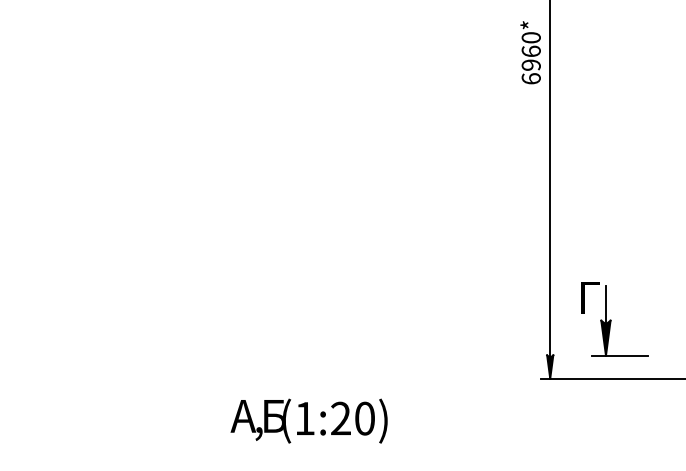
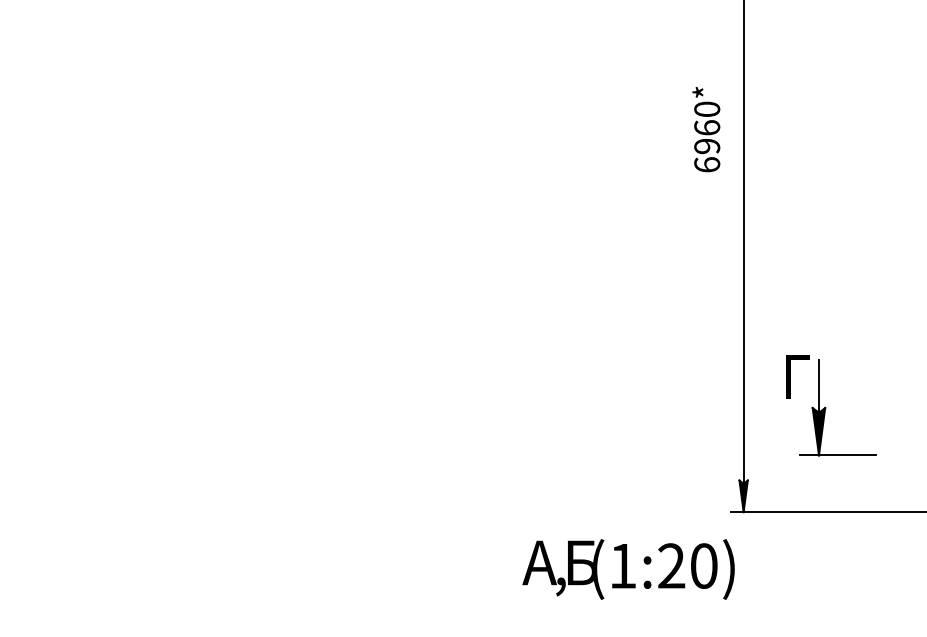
text: (530, 52) -> (706, 129), moved
part: (614, 319) -> (830, 406), moved
text: (308, 420) -> (627, 568), moved

